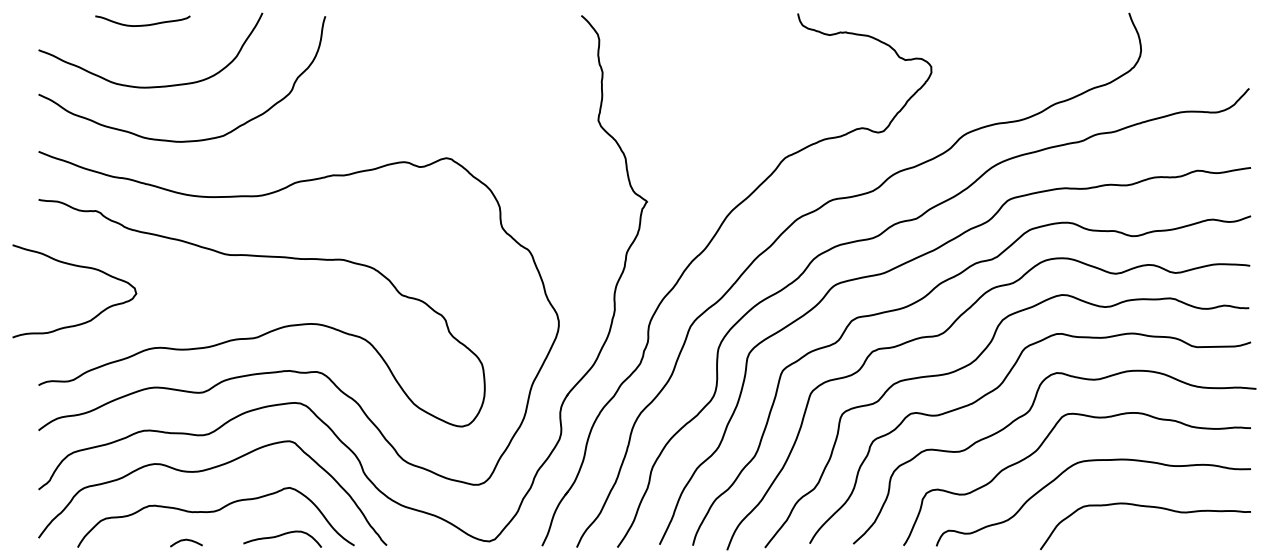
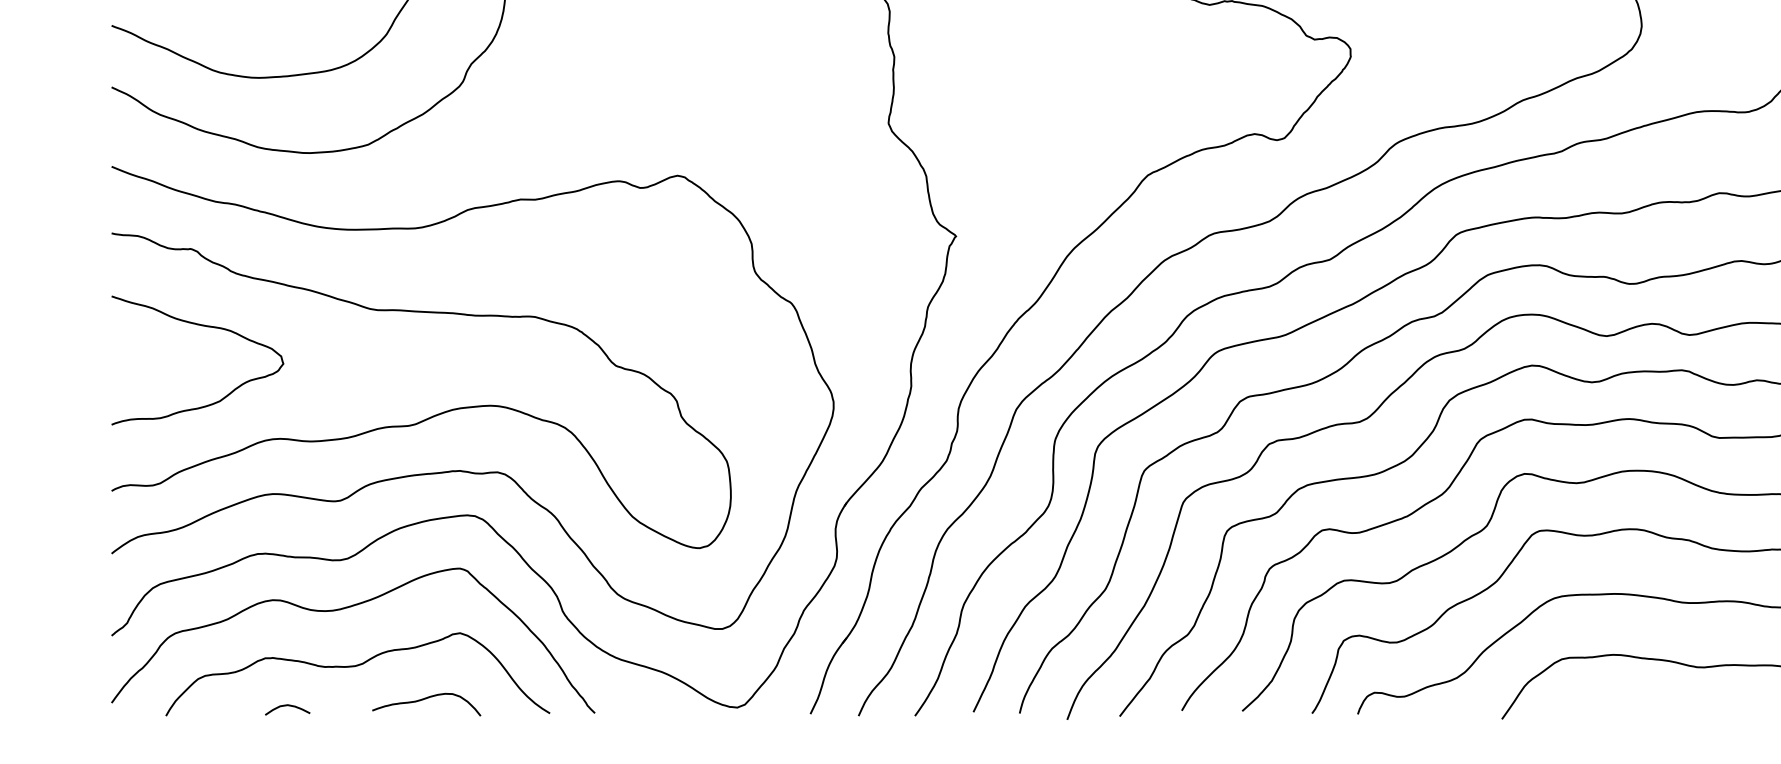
curve: (79, 267) -> (204, 327), moved
curve: (280, 536) -> (423, 700), moved
curve: (186, 540) -> (287, 706), moved

